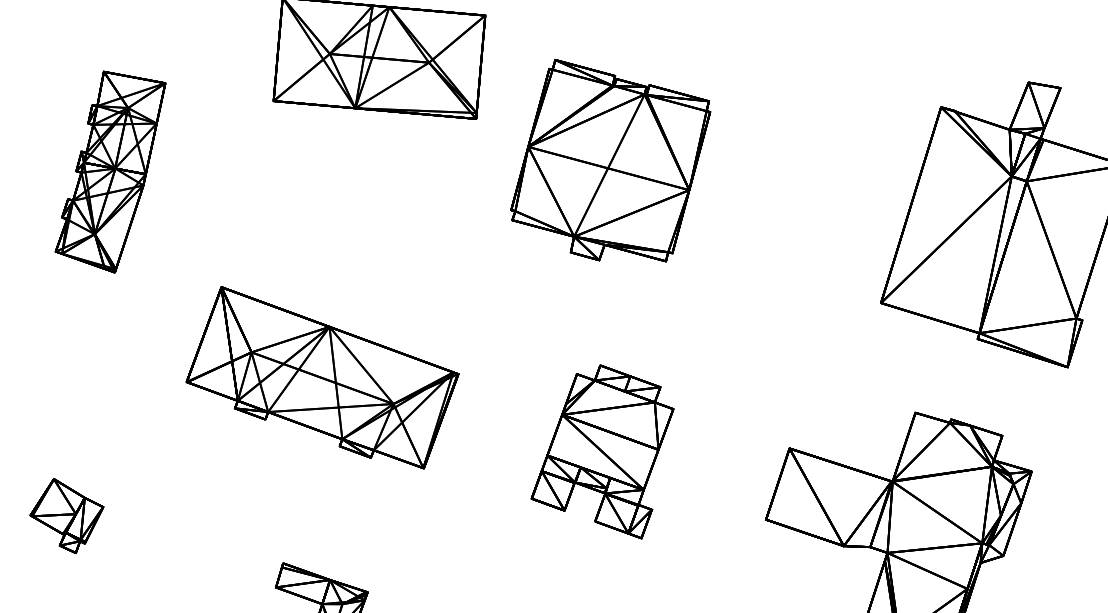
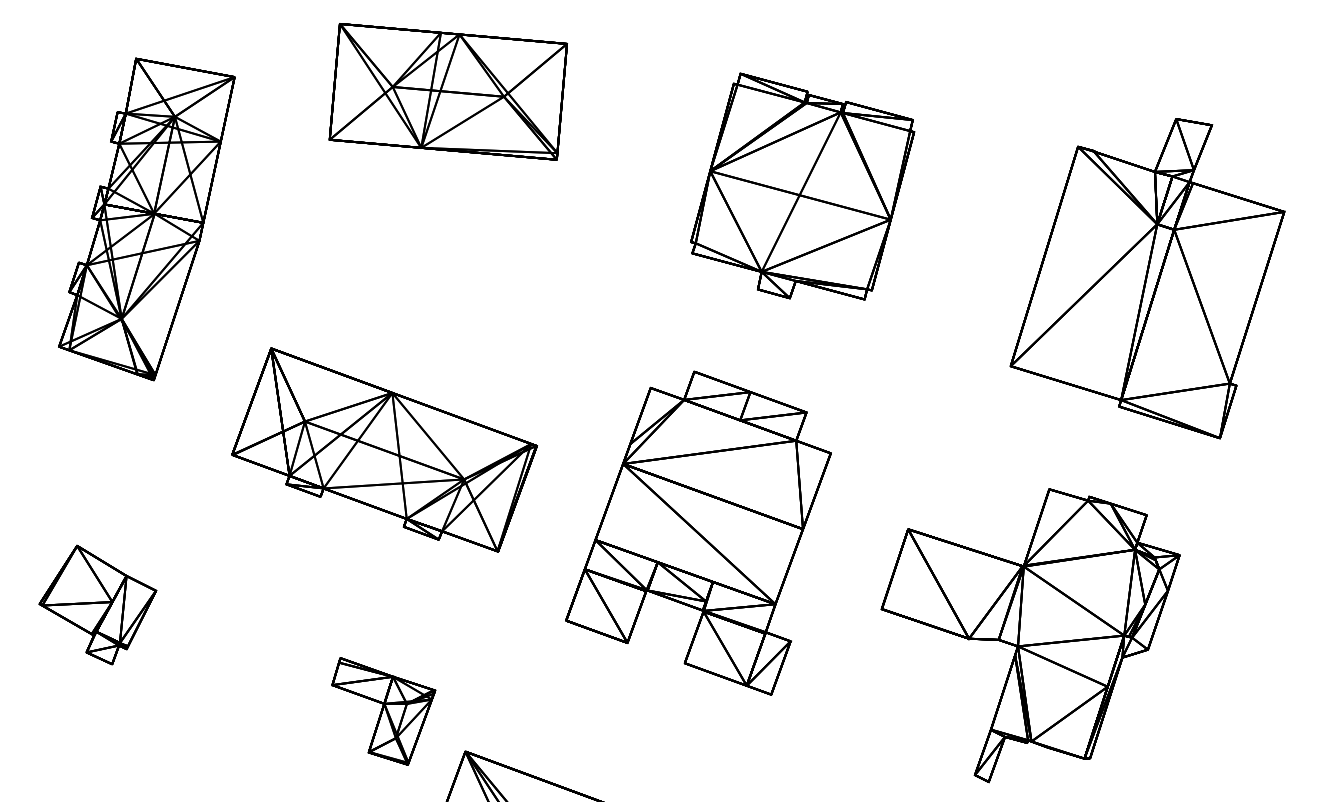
part: (610, 160) -> (802, 186), moved
part: (110, 172) -> (146, 219), size x1.43
part: (602, 451) -> (698, 532), size x1.67
part: (66, 515) -> (97, 604), size x1.43

